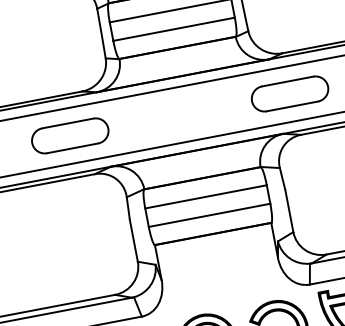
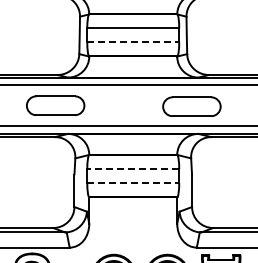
line: (174, 29) -> (133, 42), solid -> dashed
part: (289, 93) -> (191, 106), moved
part: (70, 135) -> (55, 105), moved
line: (206, 197) -> (133, 169), solid -> dashed
line: (209, 215) -> (133, 183), solid -> dashed

